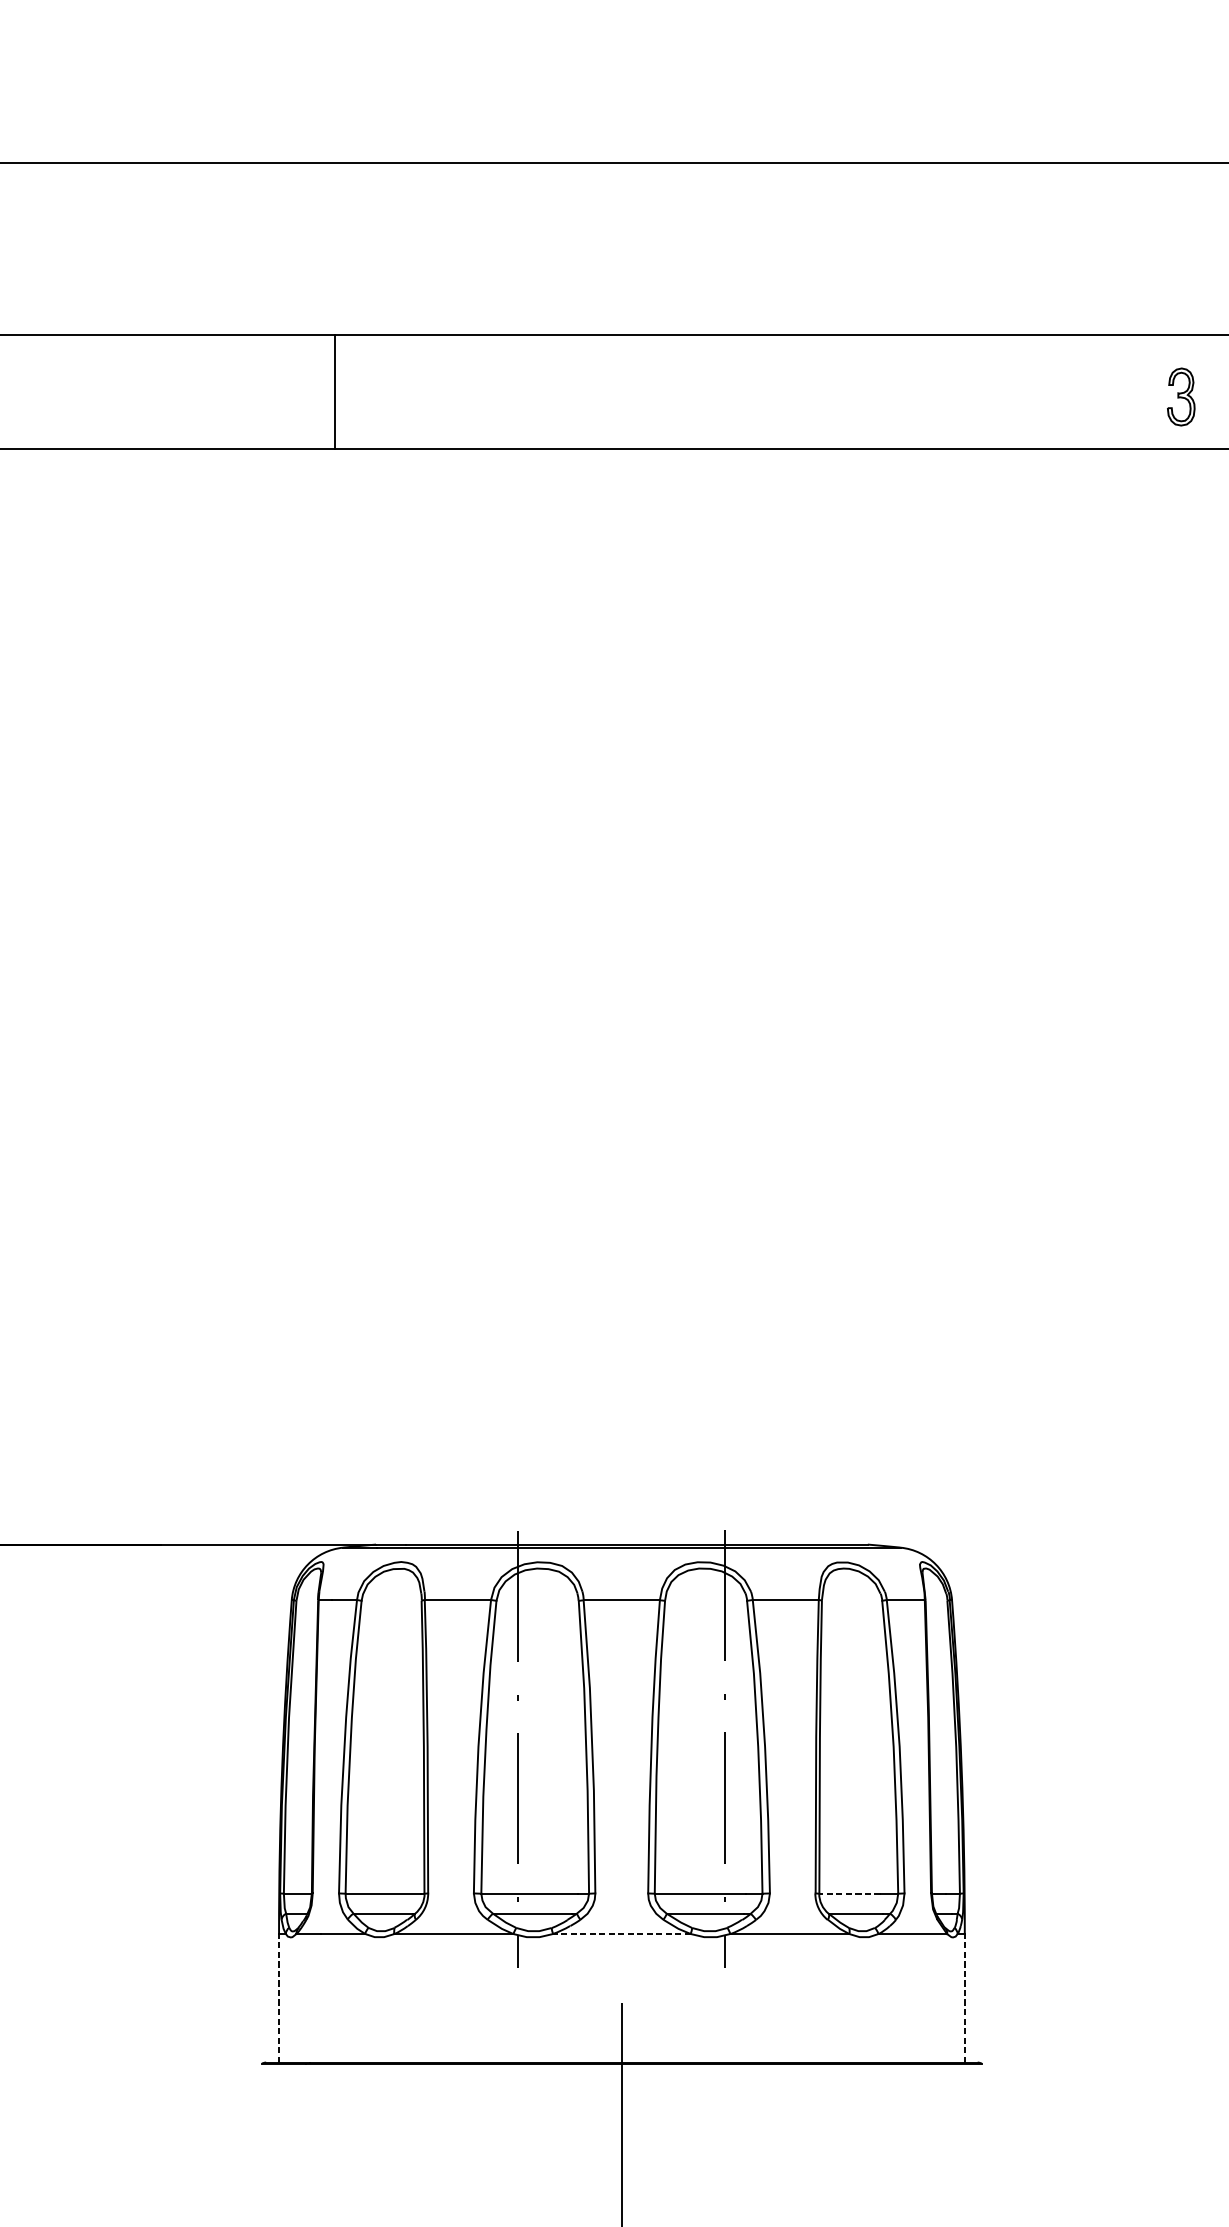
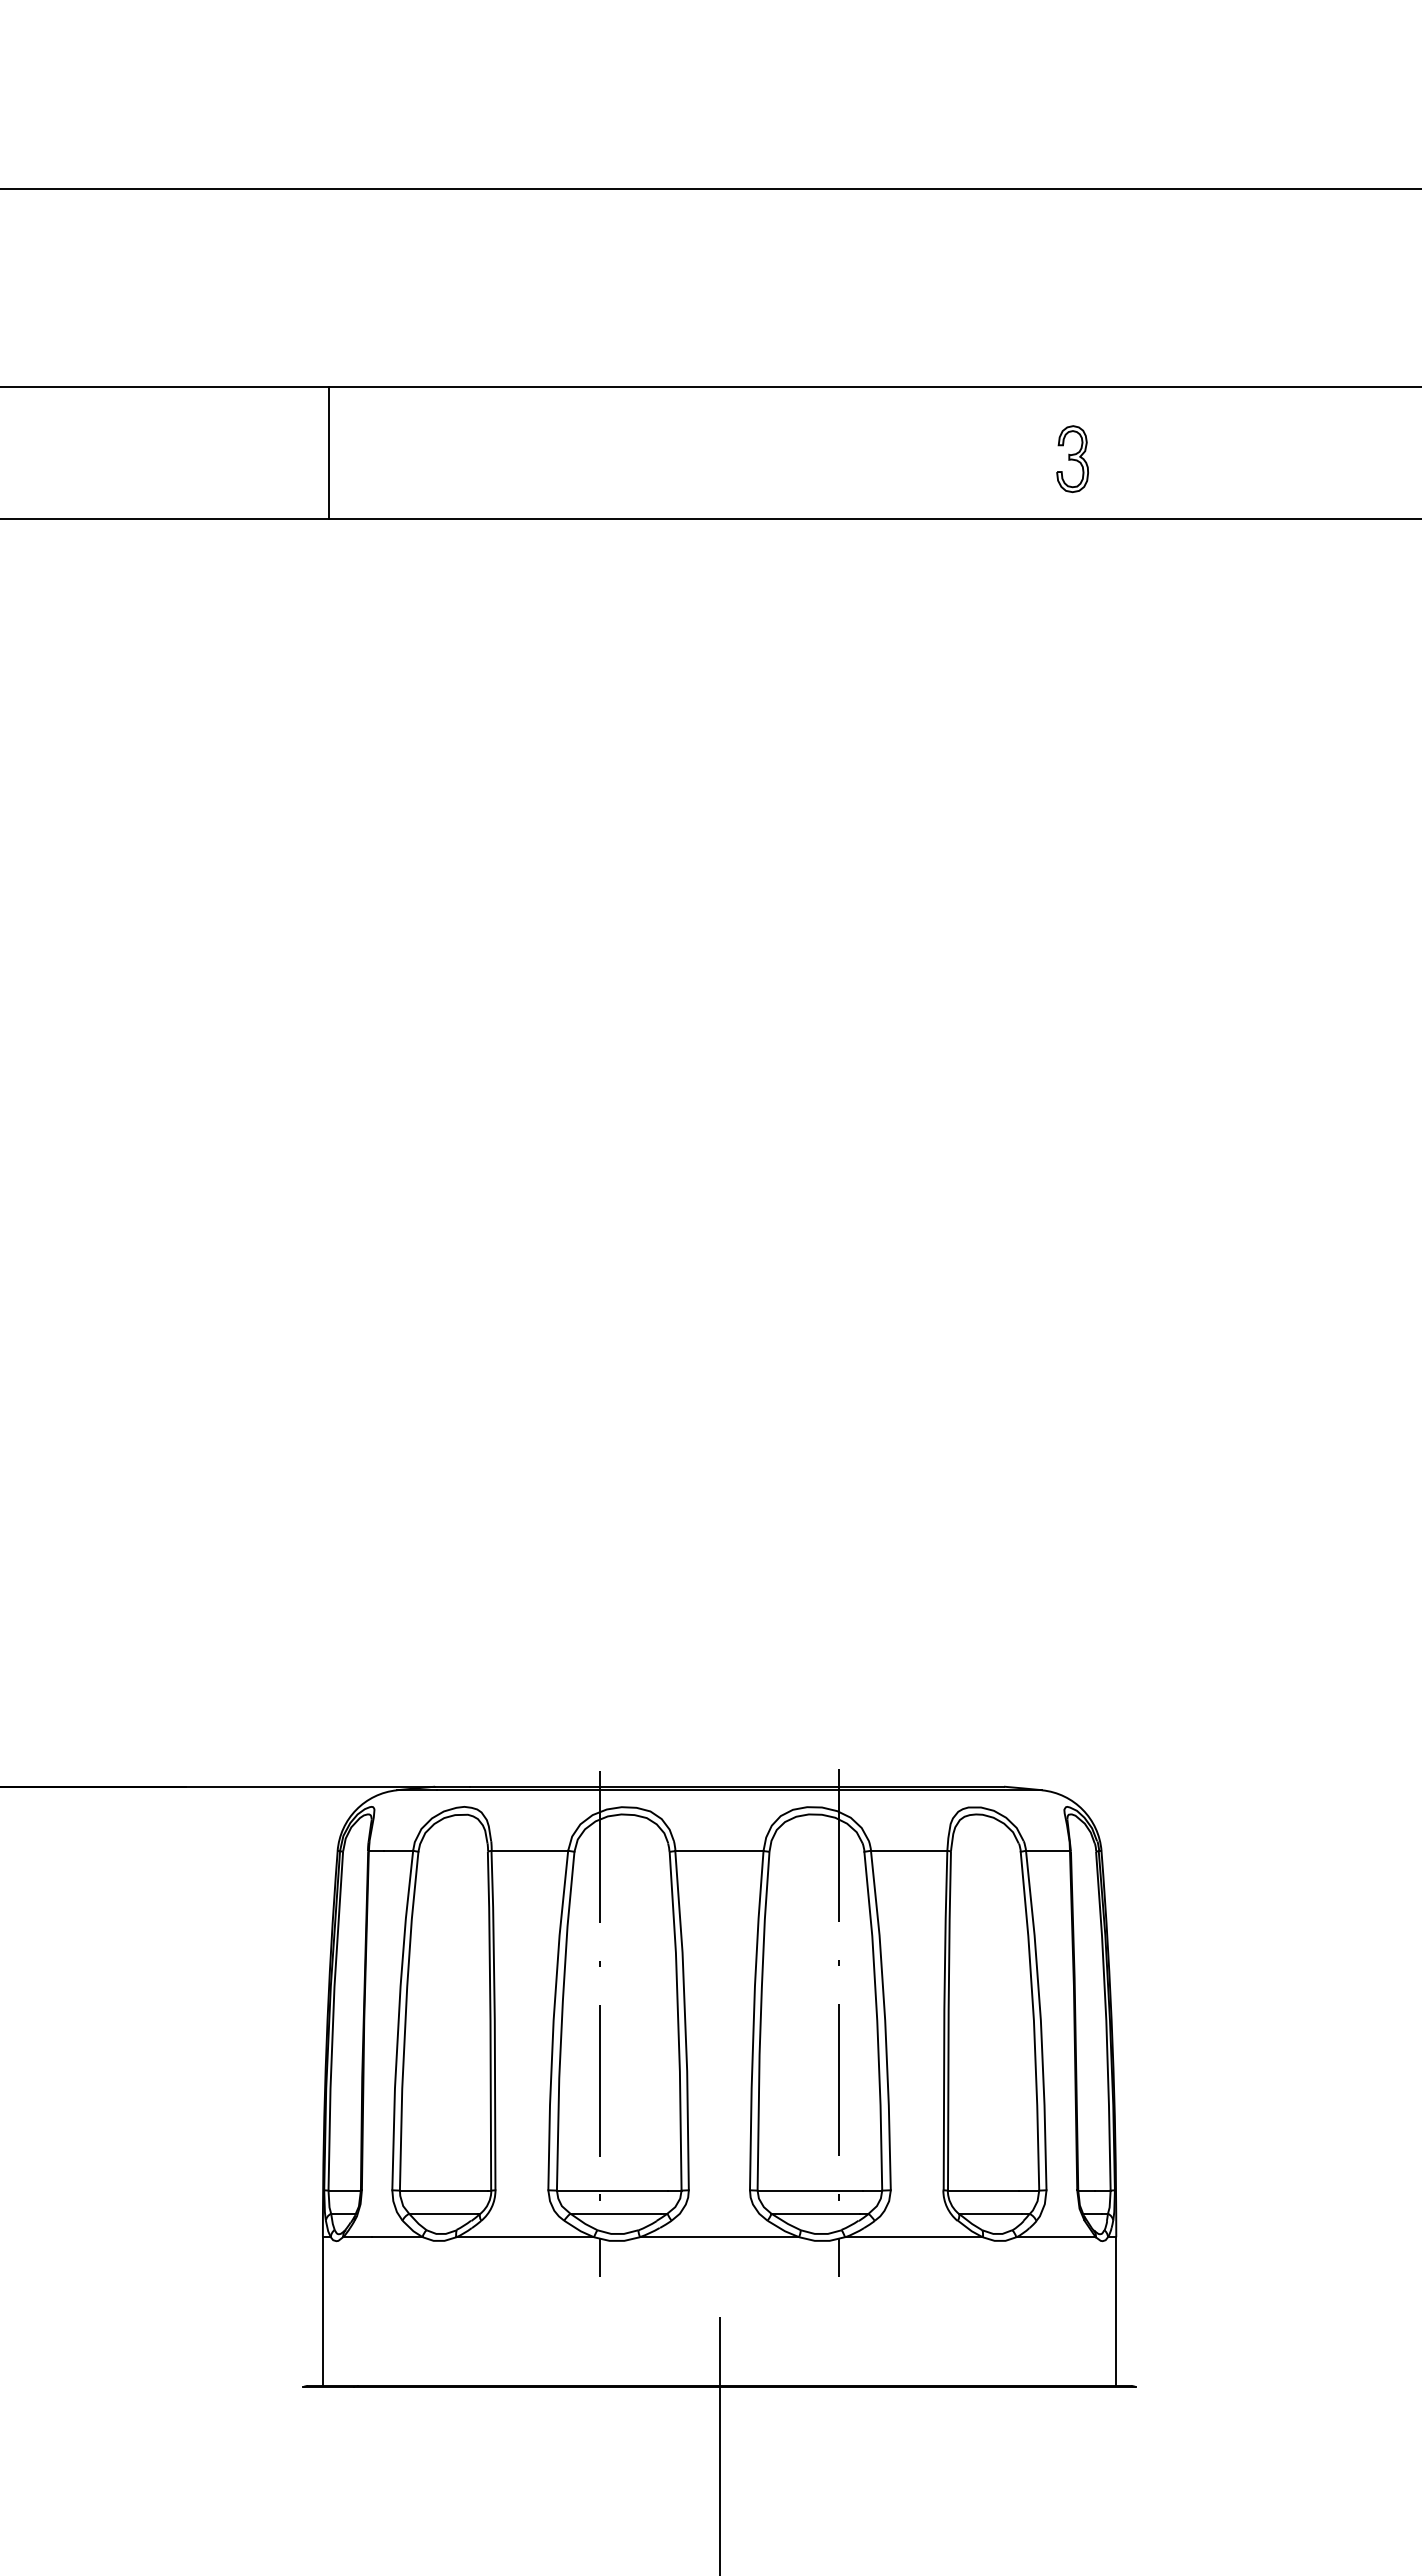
line: (334, 392) -> (329, 453), moved
part: (1181, 397) -> (1072, 459), moved
line: (849, 1893) -> (982, 2190), dashed -> solid
line: (621, 1934) -> (719, 2237), dashed -> solid
line: (278, 1998) -> (322, 2311), dashed -> solid
line: (965, 1998) -> (1116, 2311), dashed -> solid

